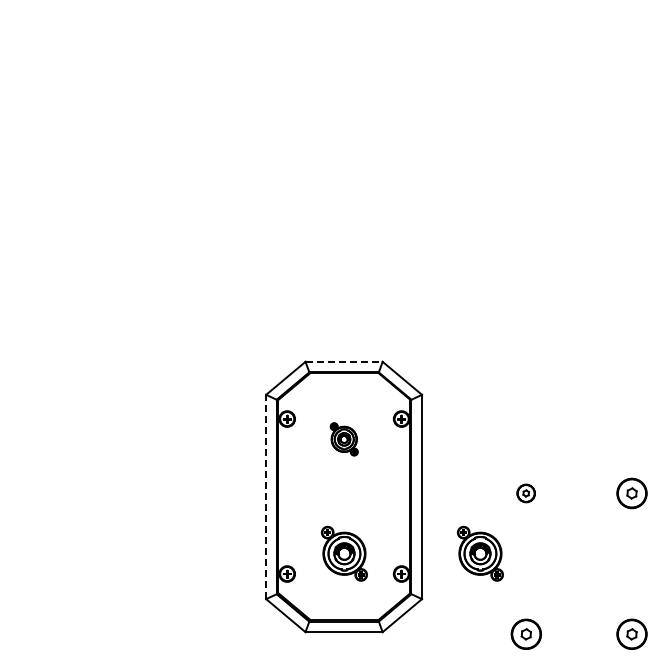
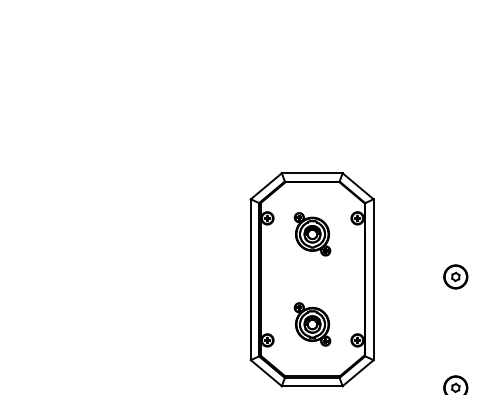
line: (344, 361) -> (312, 173), dashed -> solid
part: (343, 439) -> (311, 234), size x1.67
part: (525, 493) -> (455, 276), size x1.67
line: (266, 496) -> (251, 279), dashed -> solid
part: (479, 553) -> (418, 324), removed

